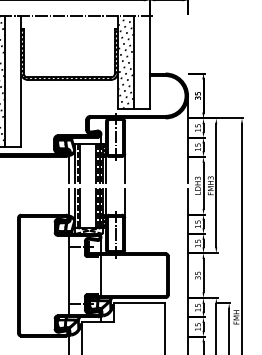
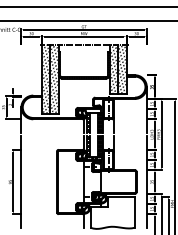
hatch: (142, 62) -> (122, 69), added
hatch: (13, 81) -> (54, 79), added

